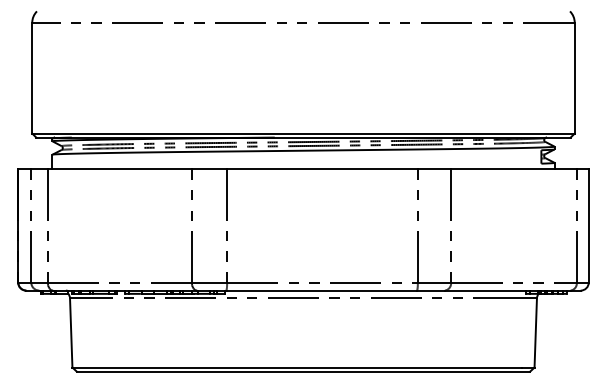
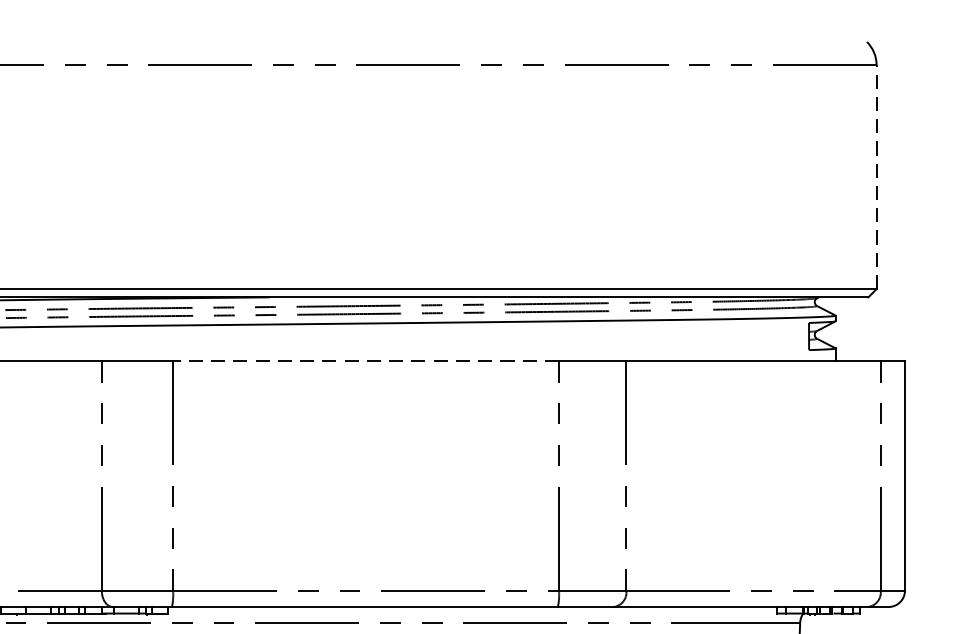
line: (574, 77) -> (876, 175), solid -> dashed
line: (321, 169) -> (364, 361), solid -> dashed

